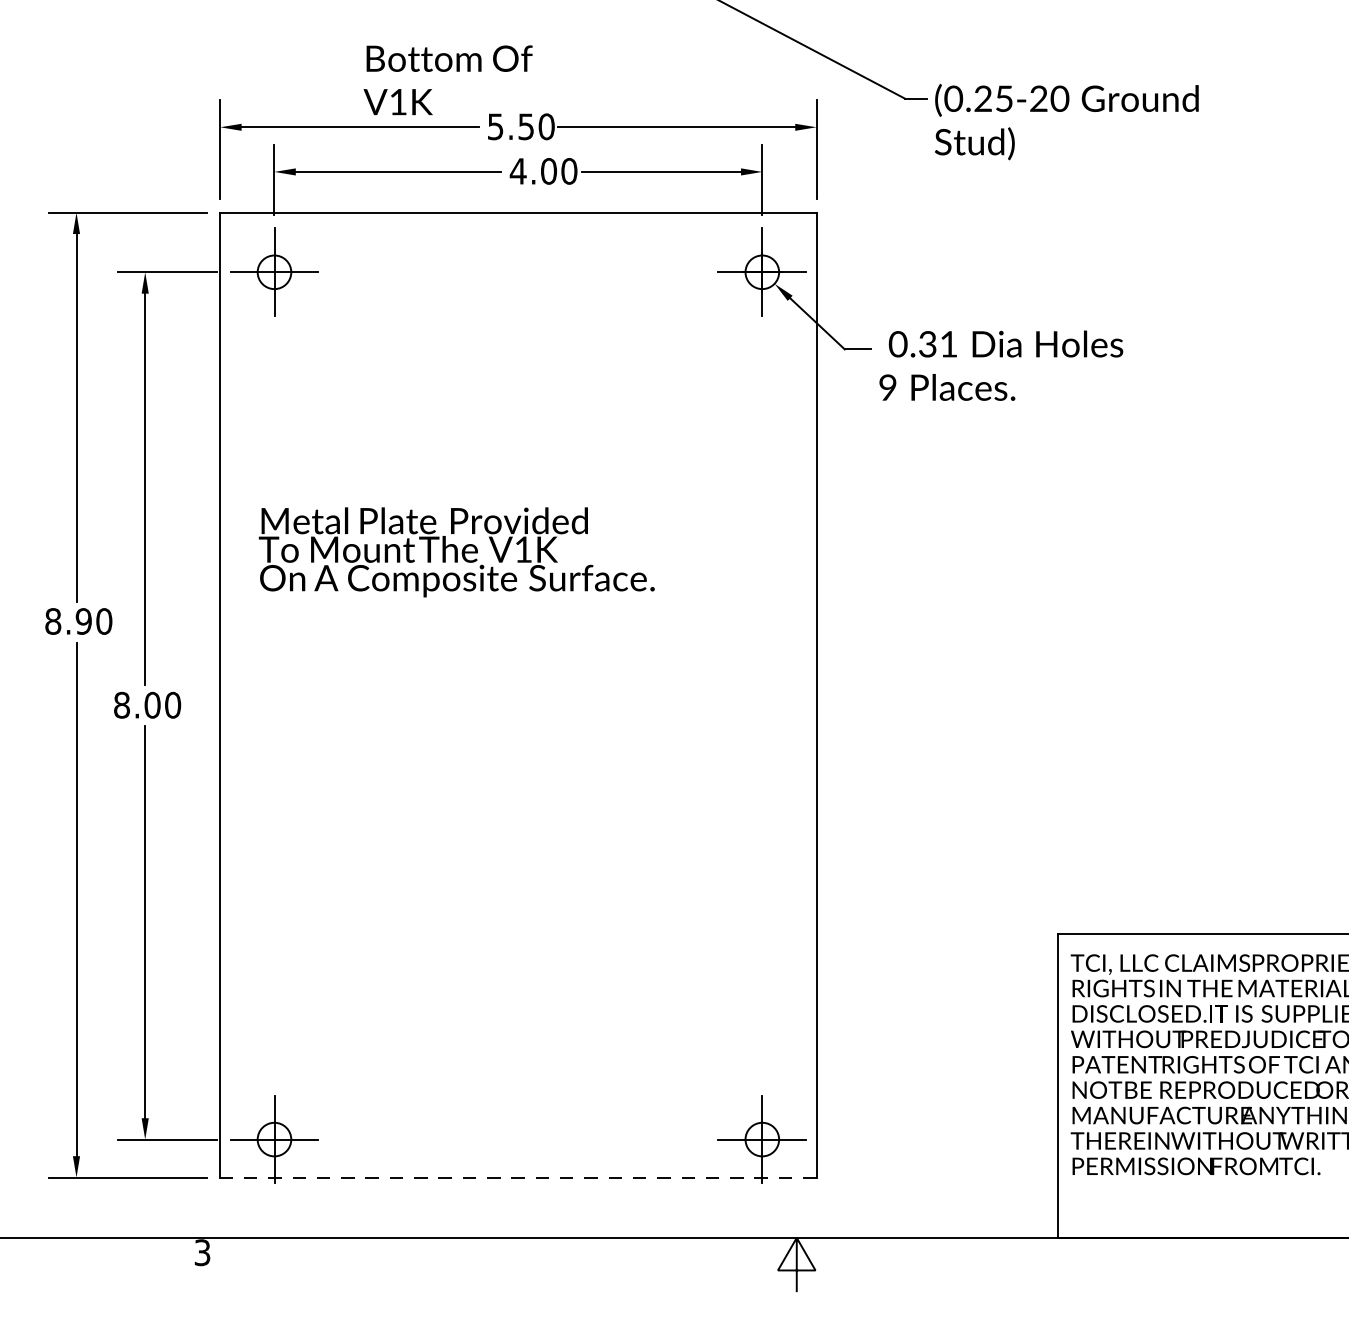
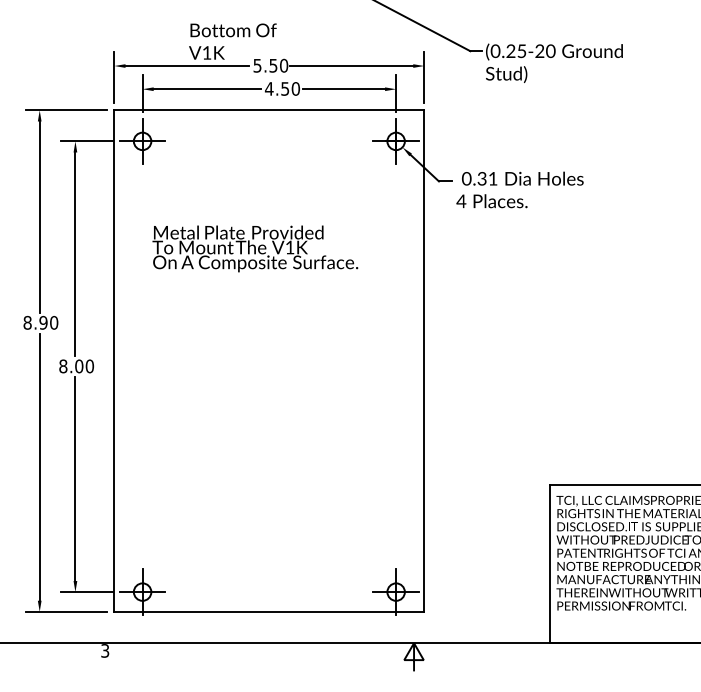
text: (549, 170) -> (285, 88), 4.00 -> 4.50
text: (888, 387) -> (461, 201), 9 -> 4
text: (457, 551) -> (255, 248), moved
line: (518, 1176) -> (269, 611), dashed -> solid

